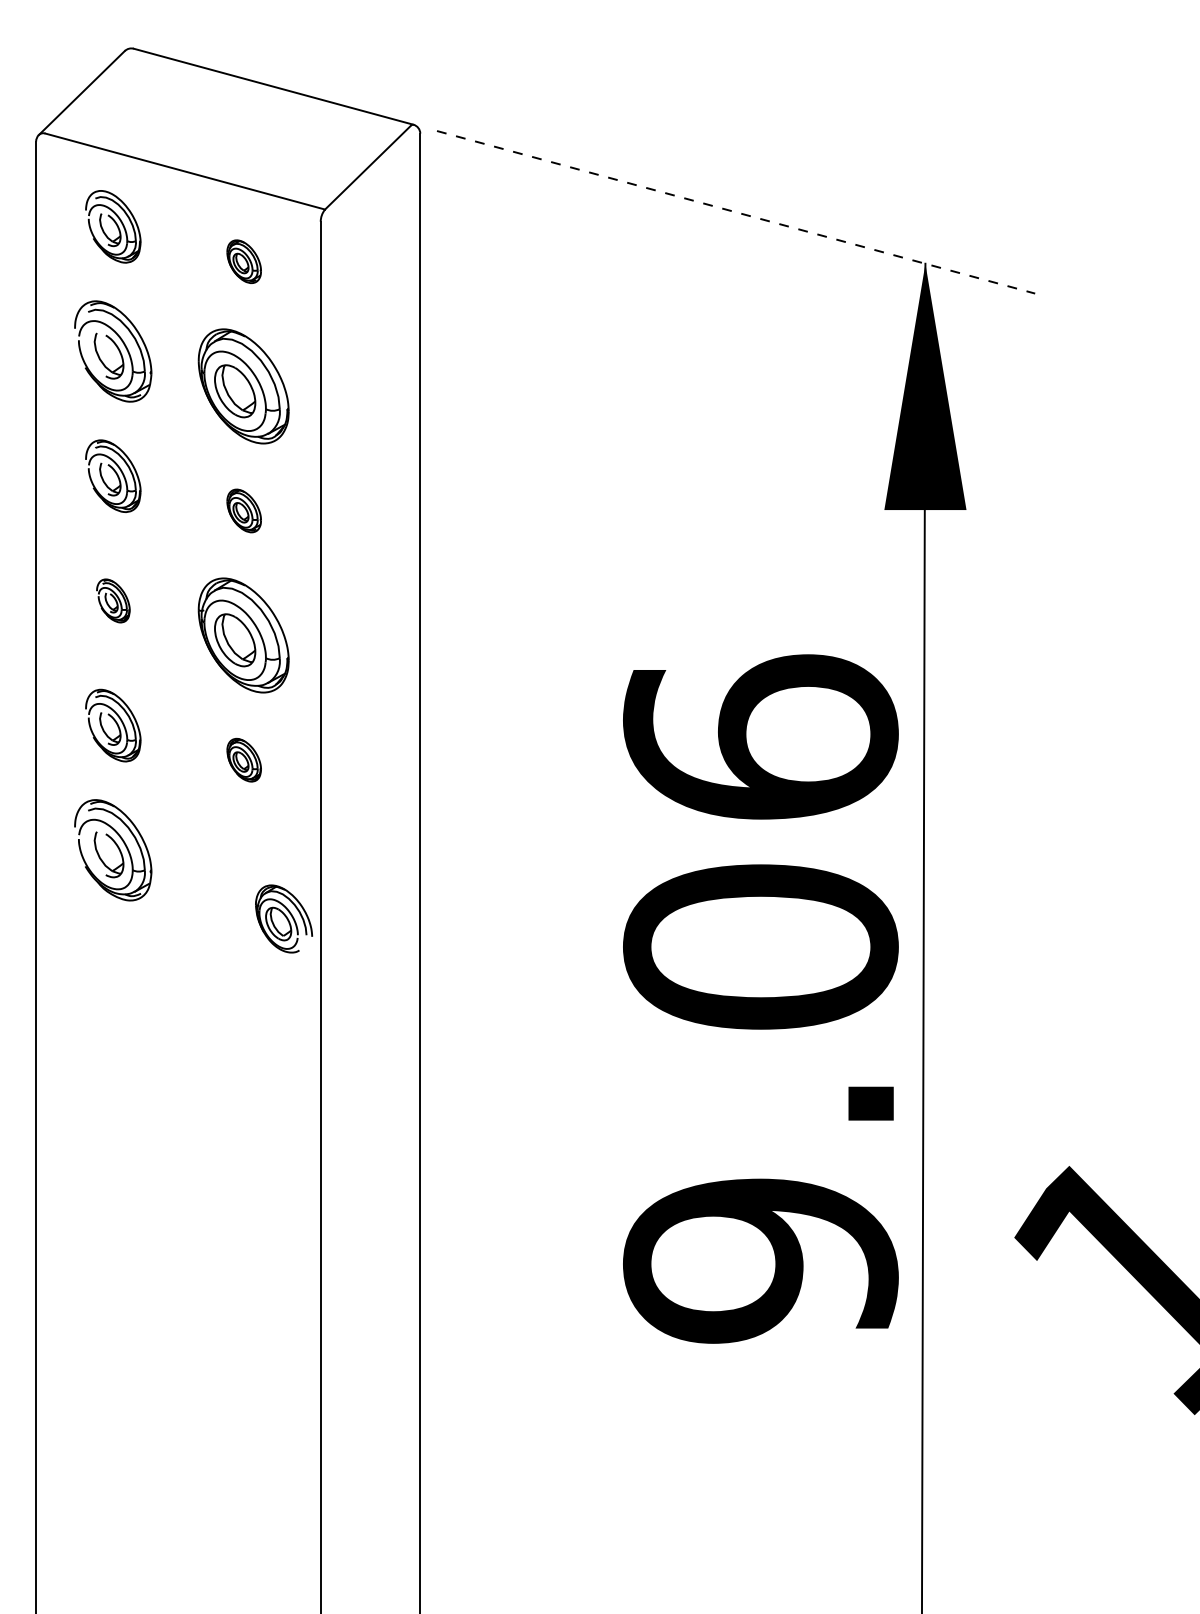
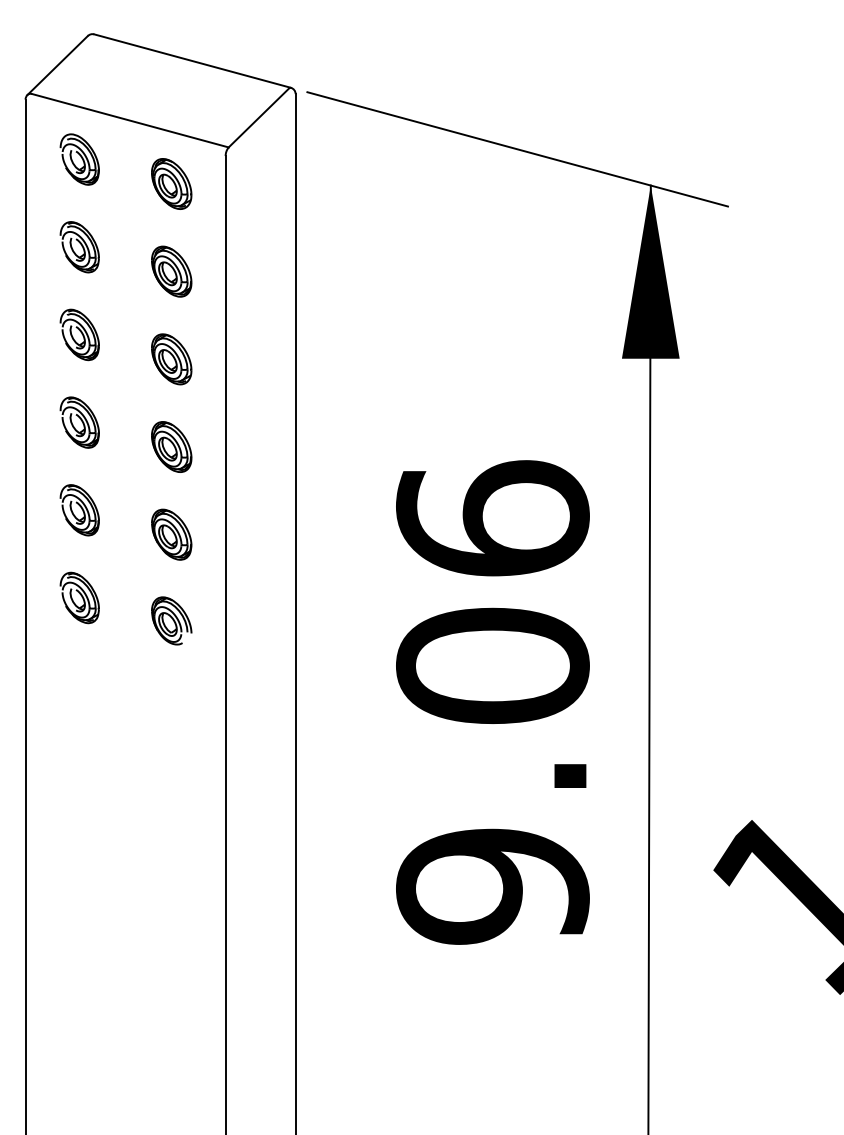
line: (736, 212) -> (517, 149), dashed -> solid
part: (244, 261) -> (172, 183), size x1.67
part: (113, 351) -> (79, 247), size x0.71
part: (244, 385) -> (172, 271), size x0.62
part: (244, 510) -> (172, 359), size x1.67
part: (113, 600) -> (79, 422), size x1.67
part: (244, 635) -> (172, 446), size x0.62
part: (244, 759) -> (172, 534), size x1.67
part: (113, 850) -> (79, 598), size x0.71
part: (283, 918) -> (171, 620), moved
text: (760, 998) -> (492, 702), moved

